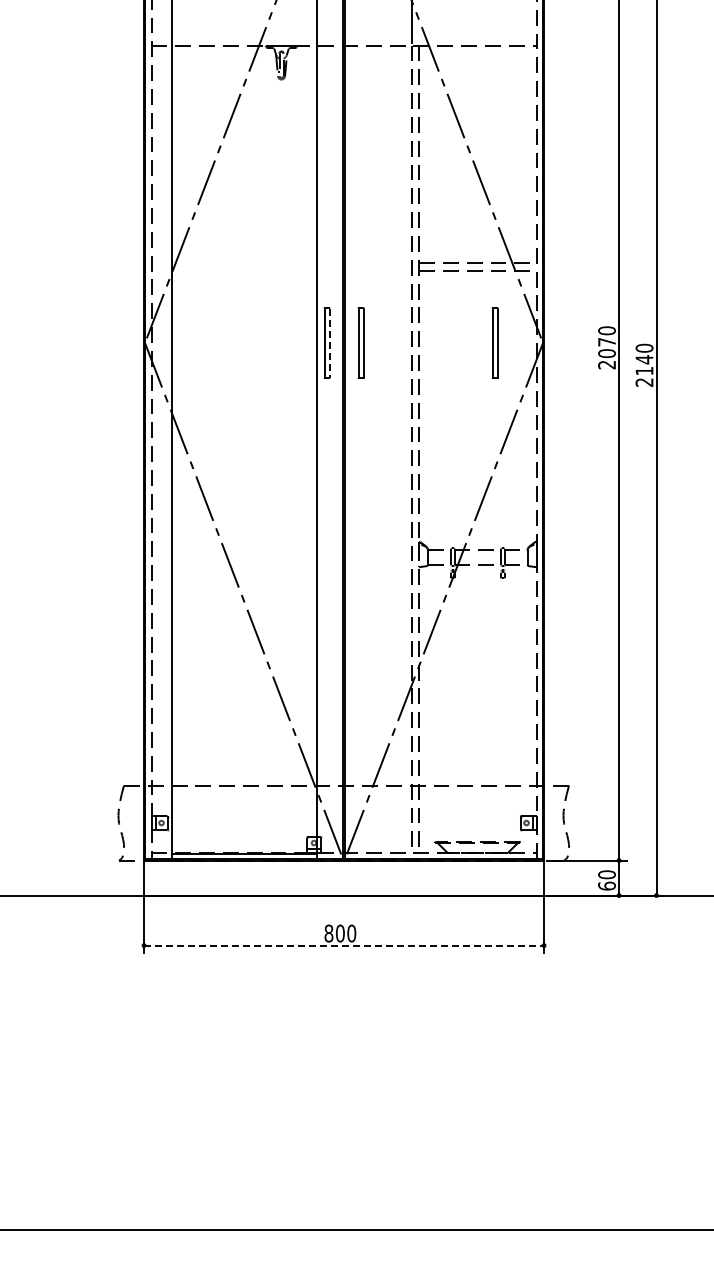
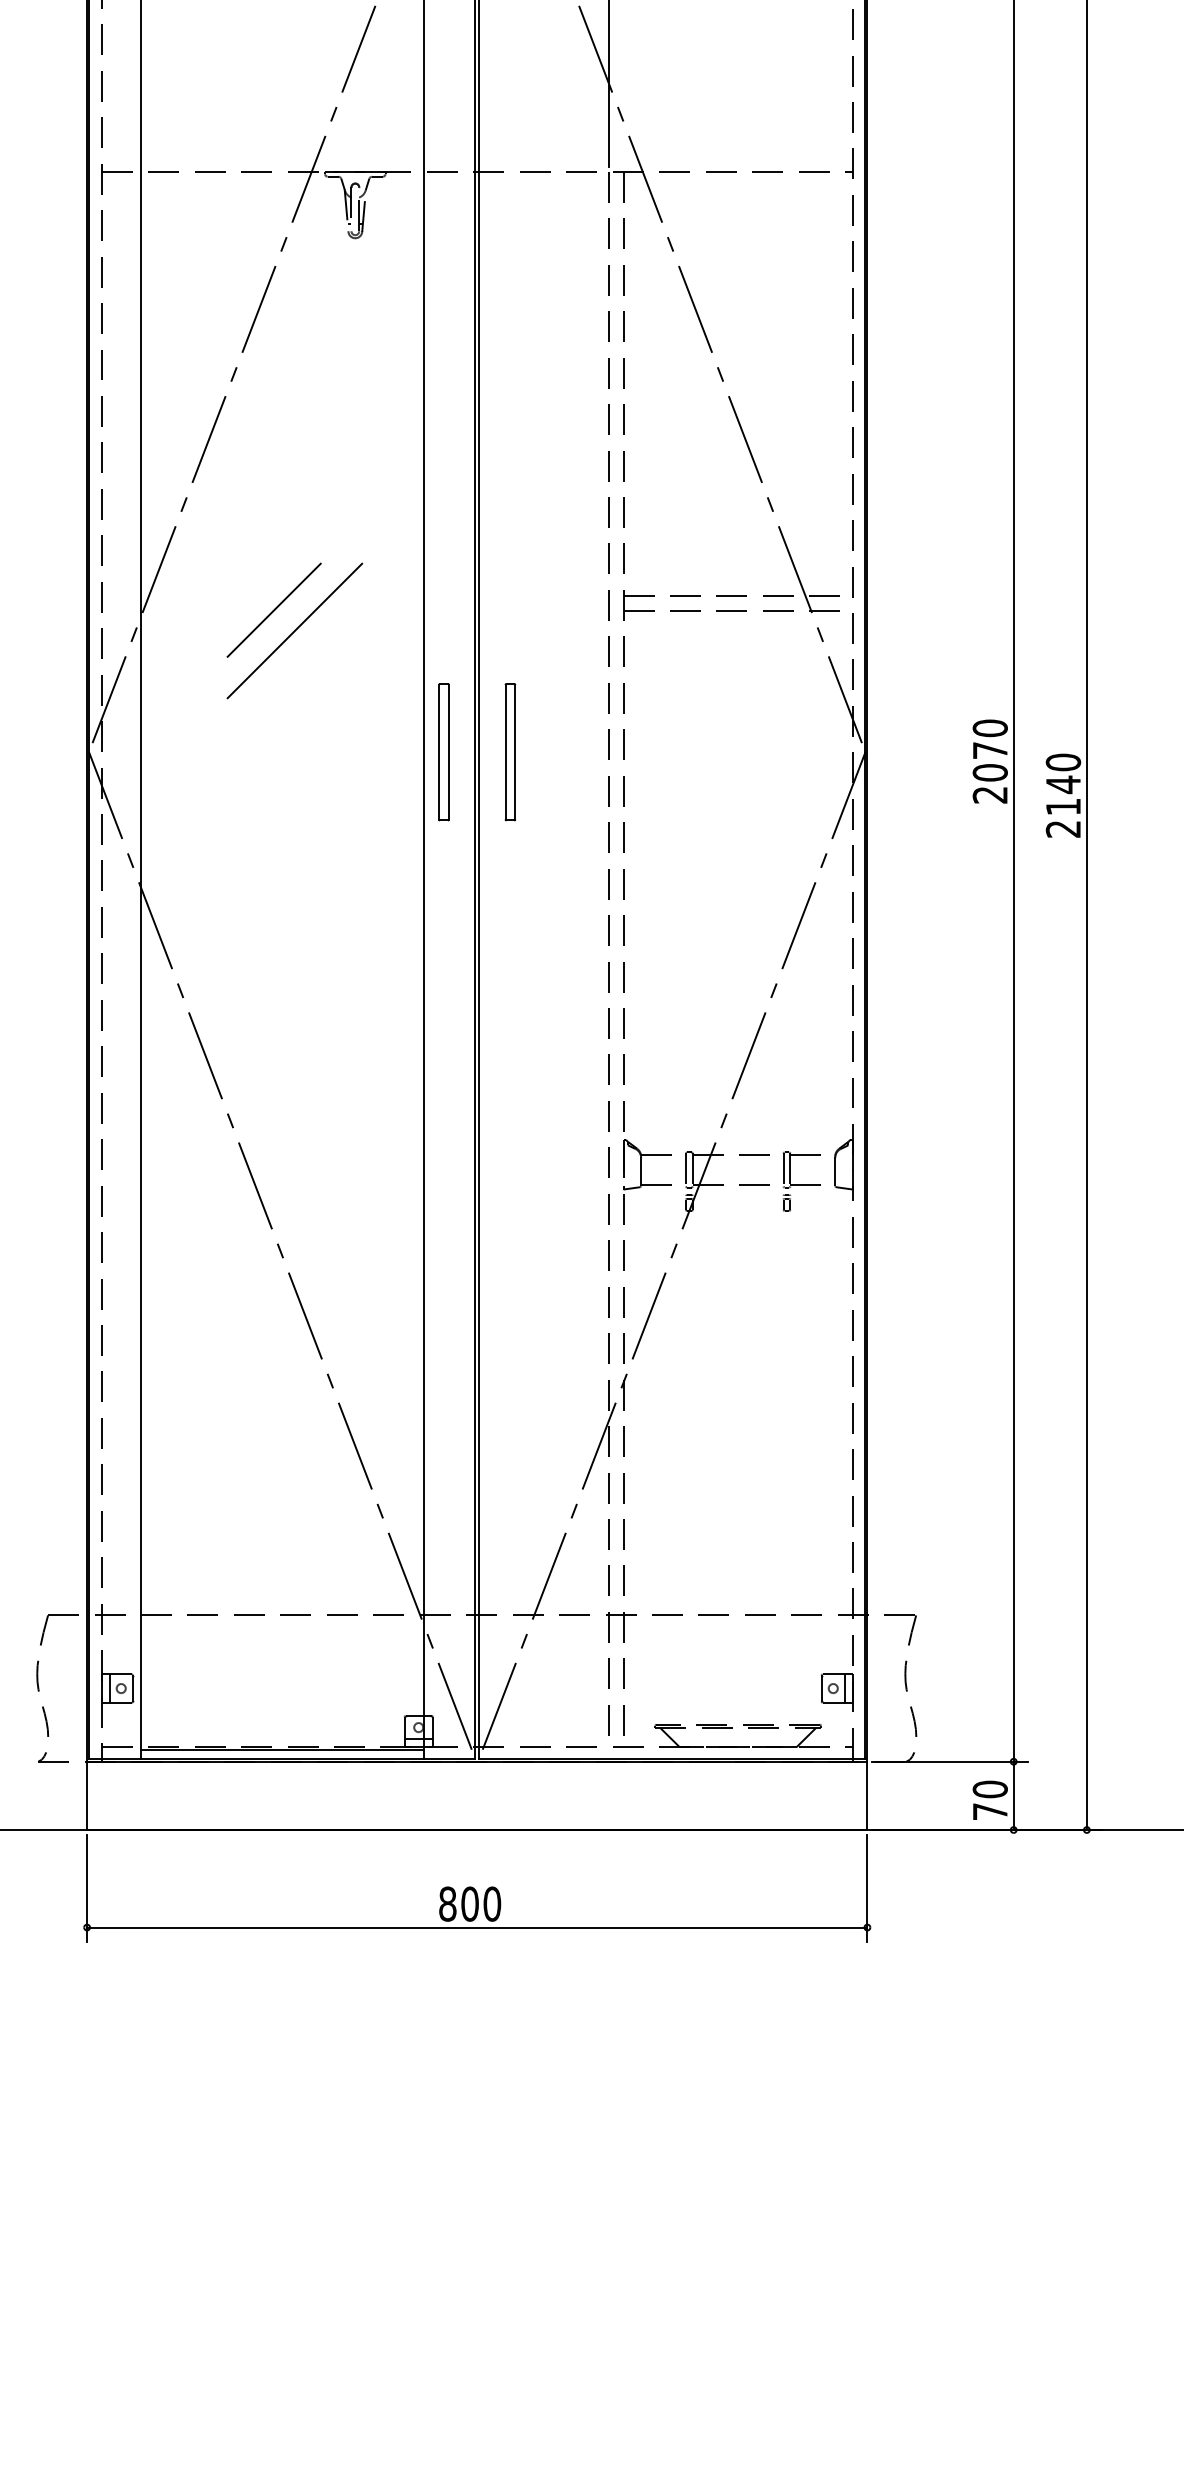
line: (239, 270) -> (273, 610), added
line: (250, 280) -> (294, 630), added
part: (494, 342) -> (770, 751), removed
line: (329, 343) -> (448, 753), dashed -> solid
text: (607, 885) -> (991, 1810), 60 -> 70
line: (344, 945) -> (478, 1927), dashed -> solid

